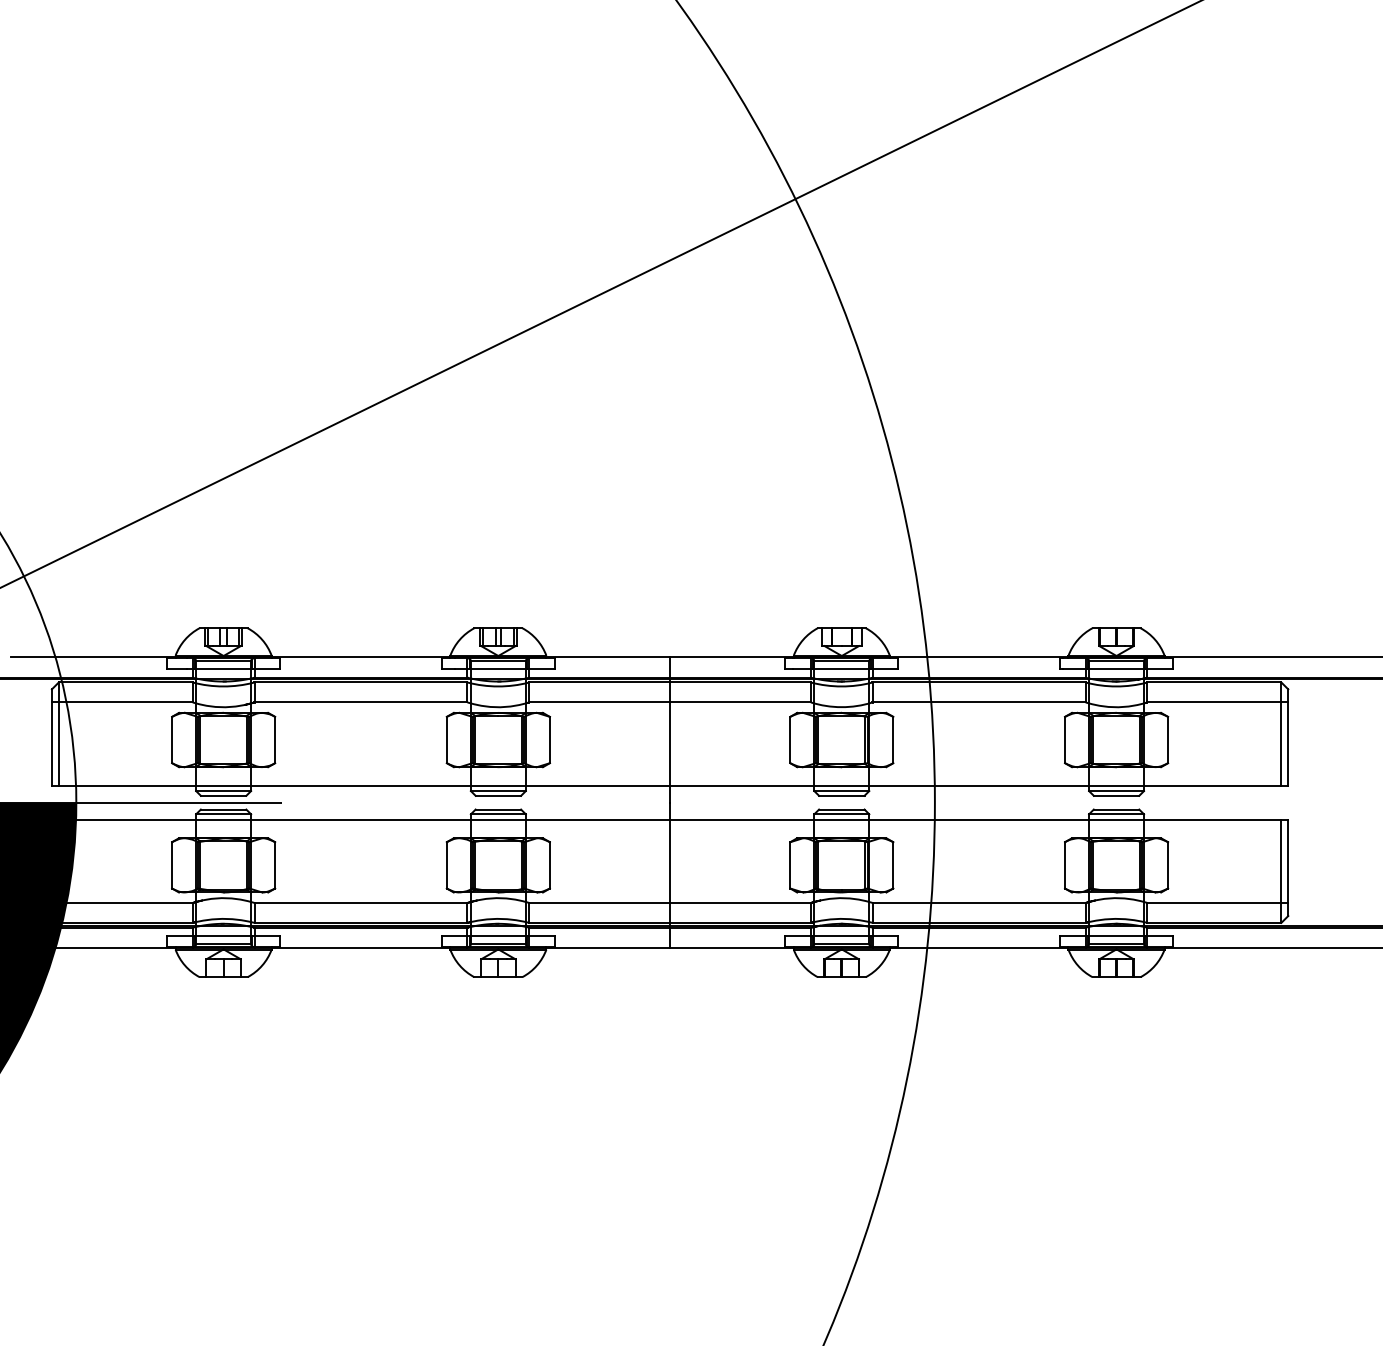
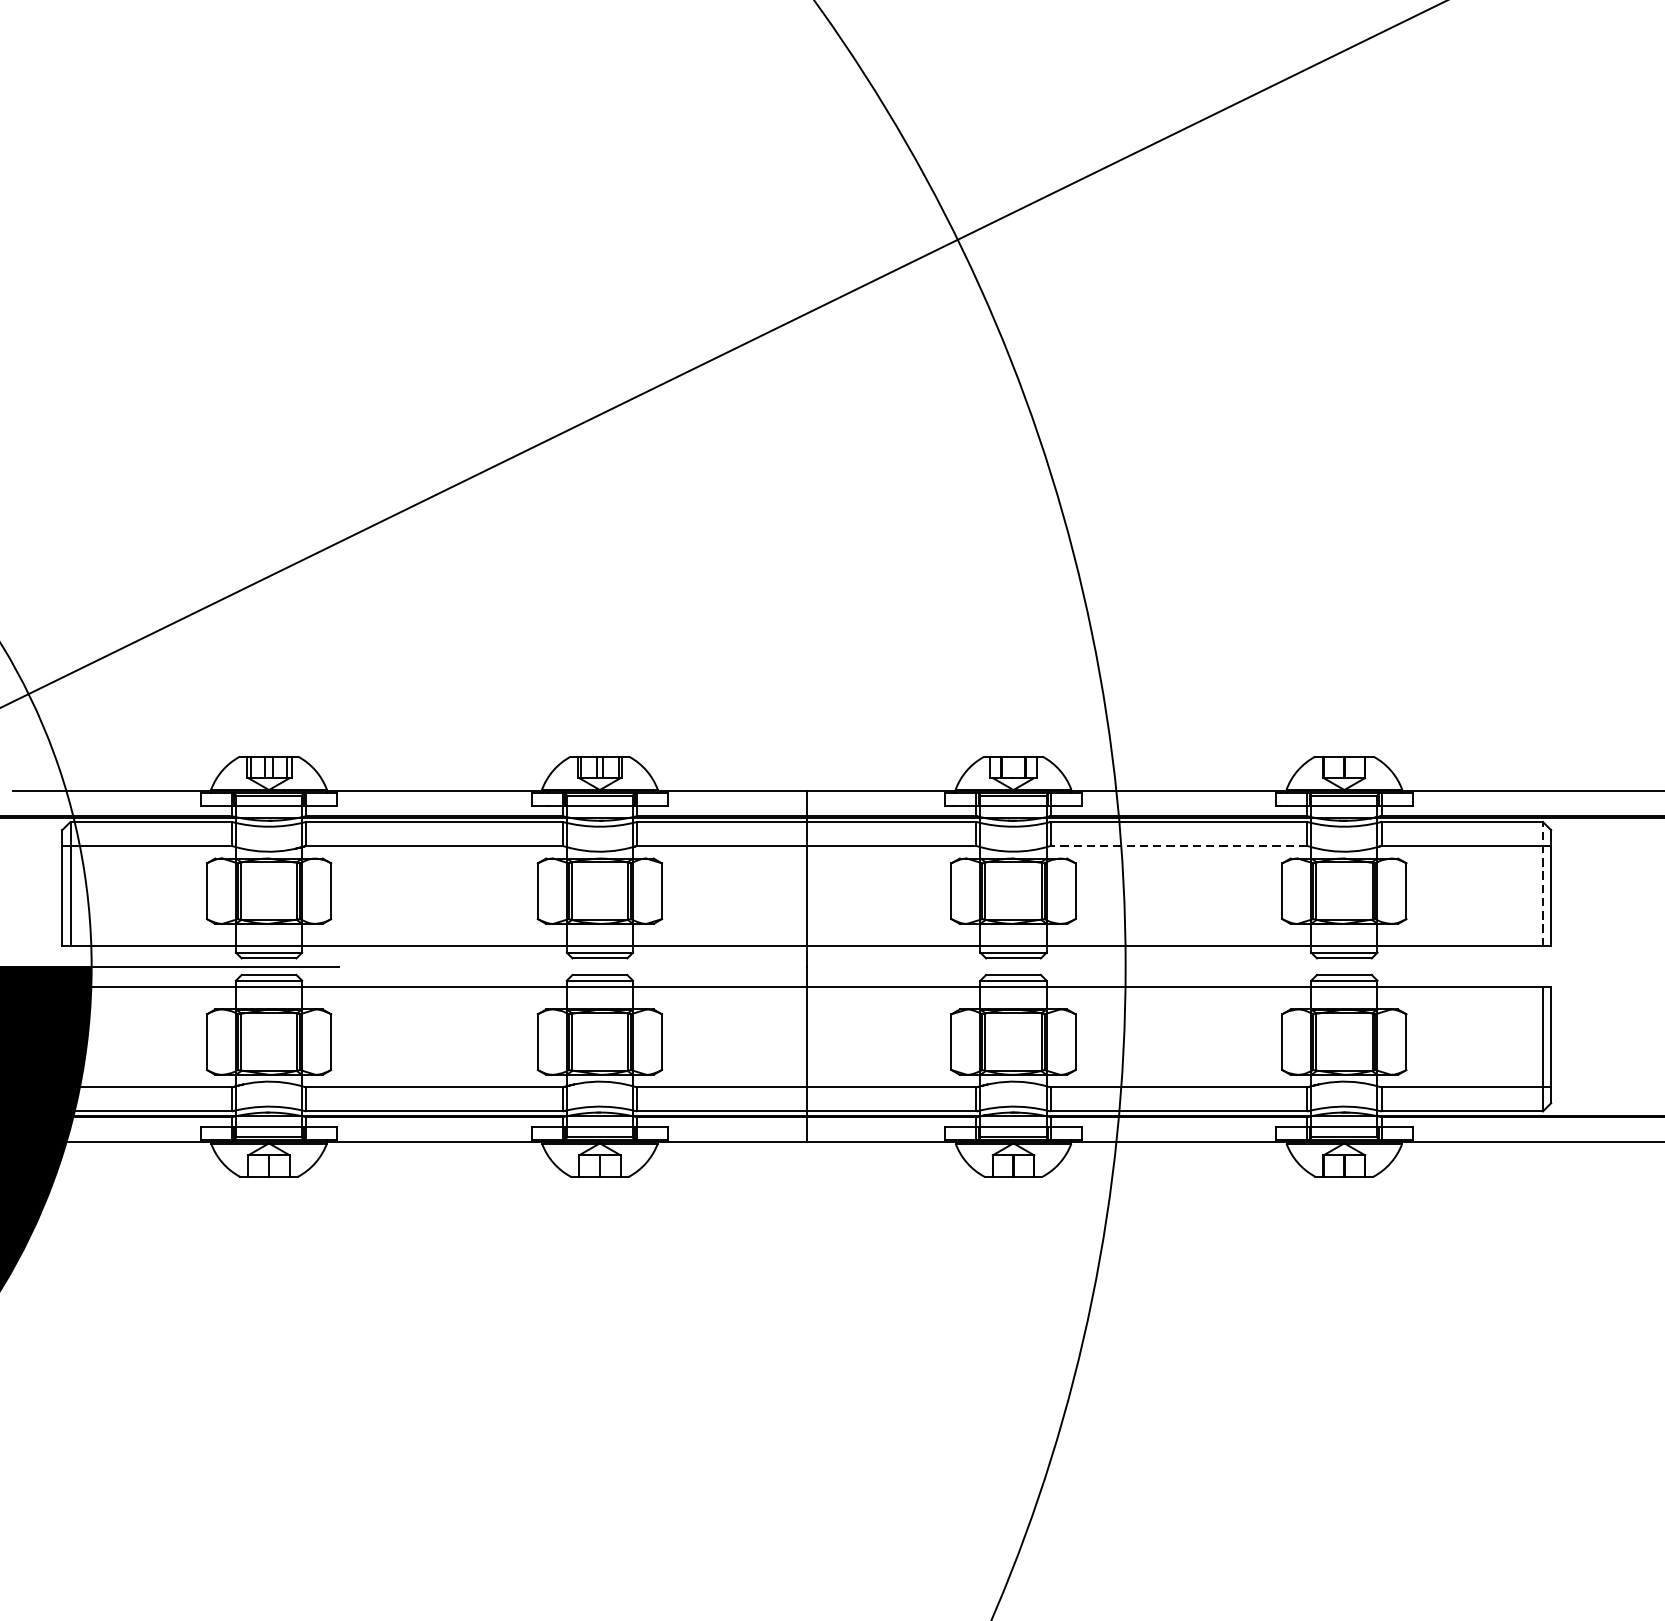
line: (978, 702) -> (1178, 846), solid -> dashed
line: (1281, 734) -> (1543, 884), solid -> dashed

